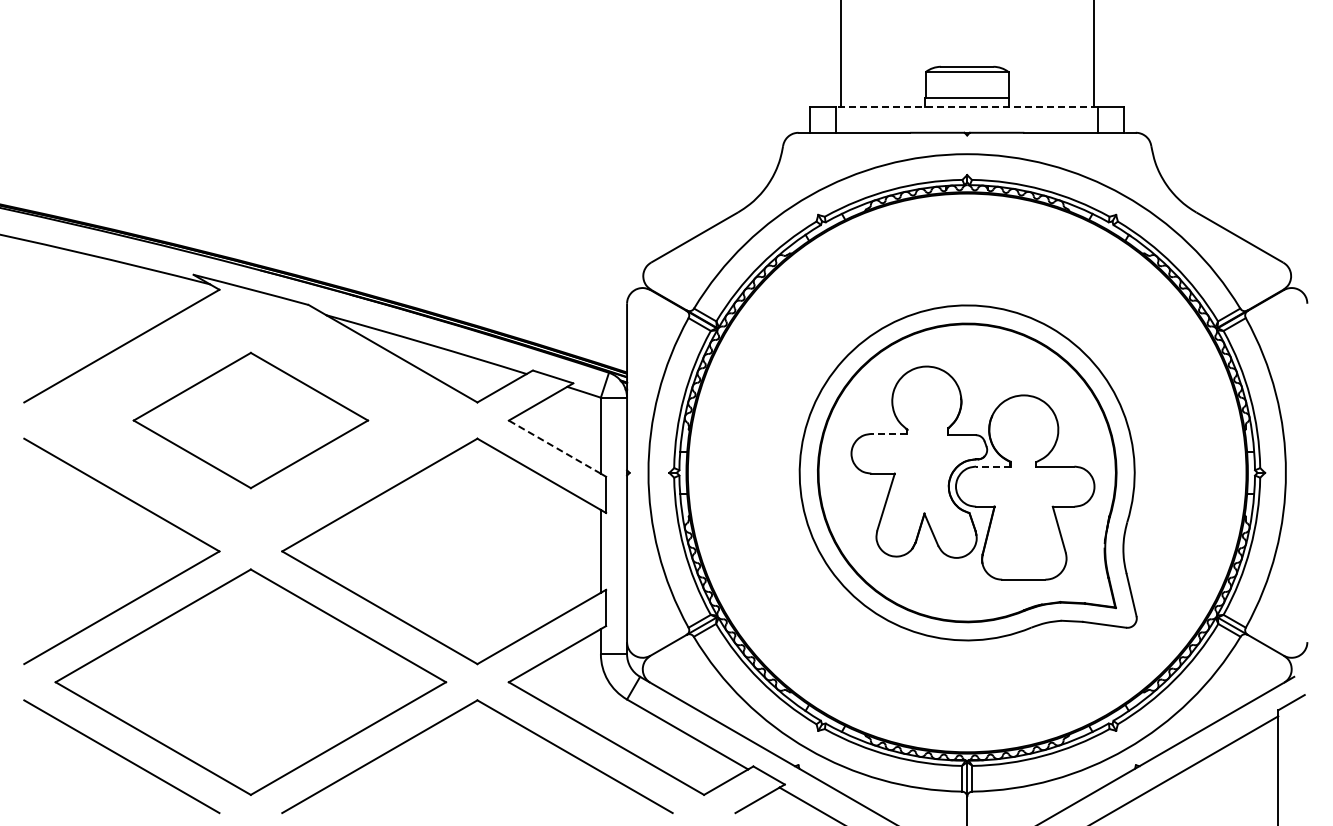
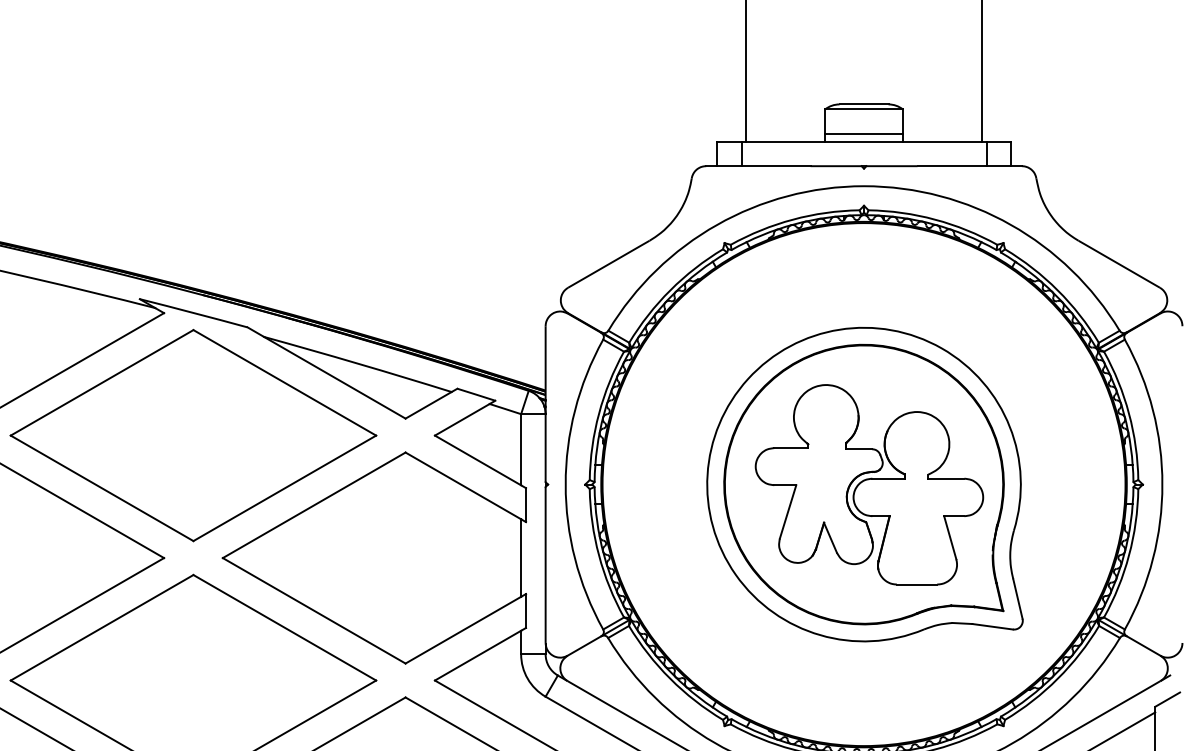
line: (967, 106) -> (864, 141), dashed -> solid
part: (250, 420) -> (193, 435), size x1.67
line: (888, 433) -> (790, 447), dashed -> solid
line: (554, 446) -> (477, 459), dashed -> solid
line: (992, 466) -> (887, 478), dashed -> solid

